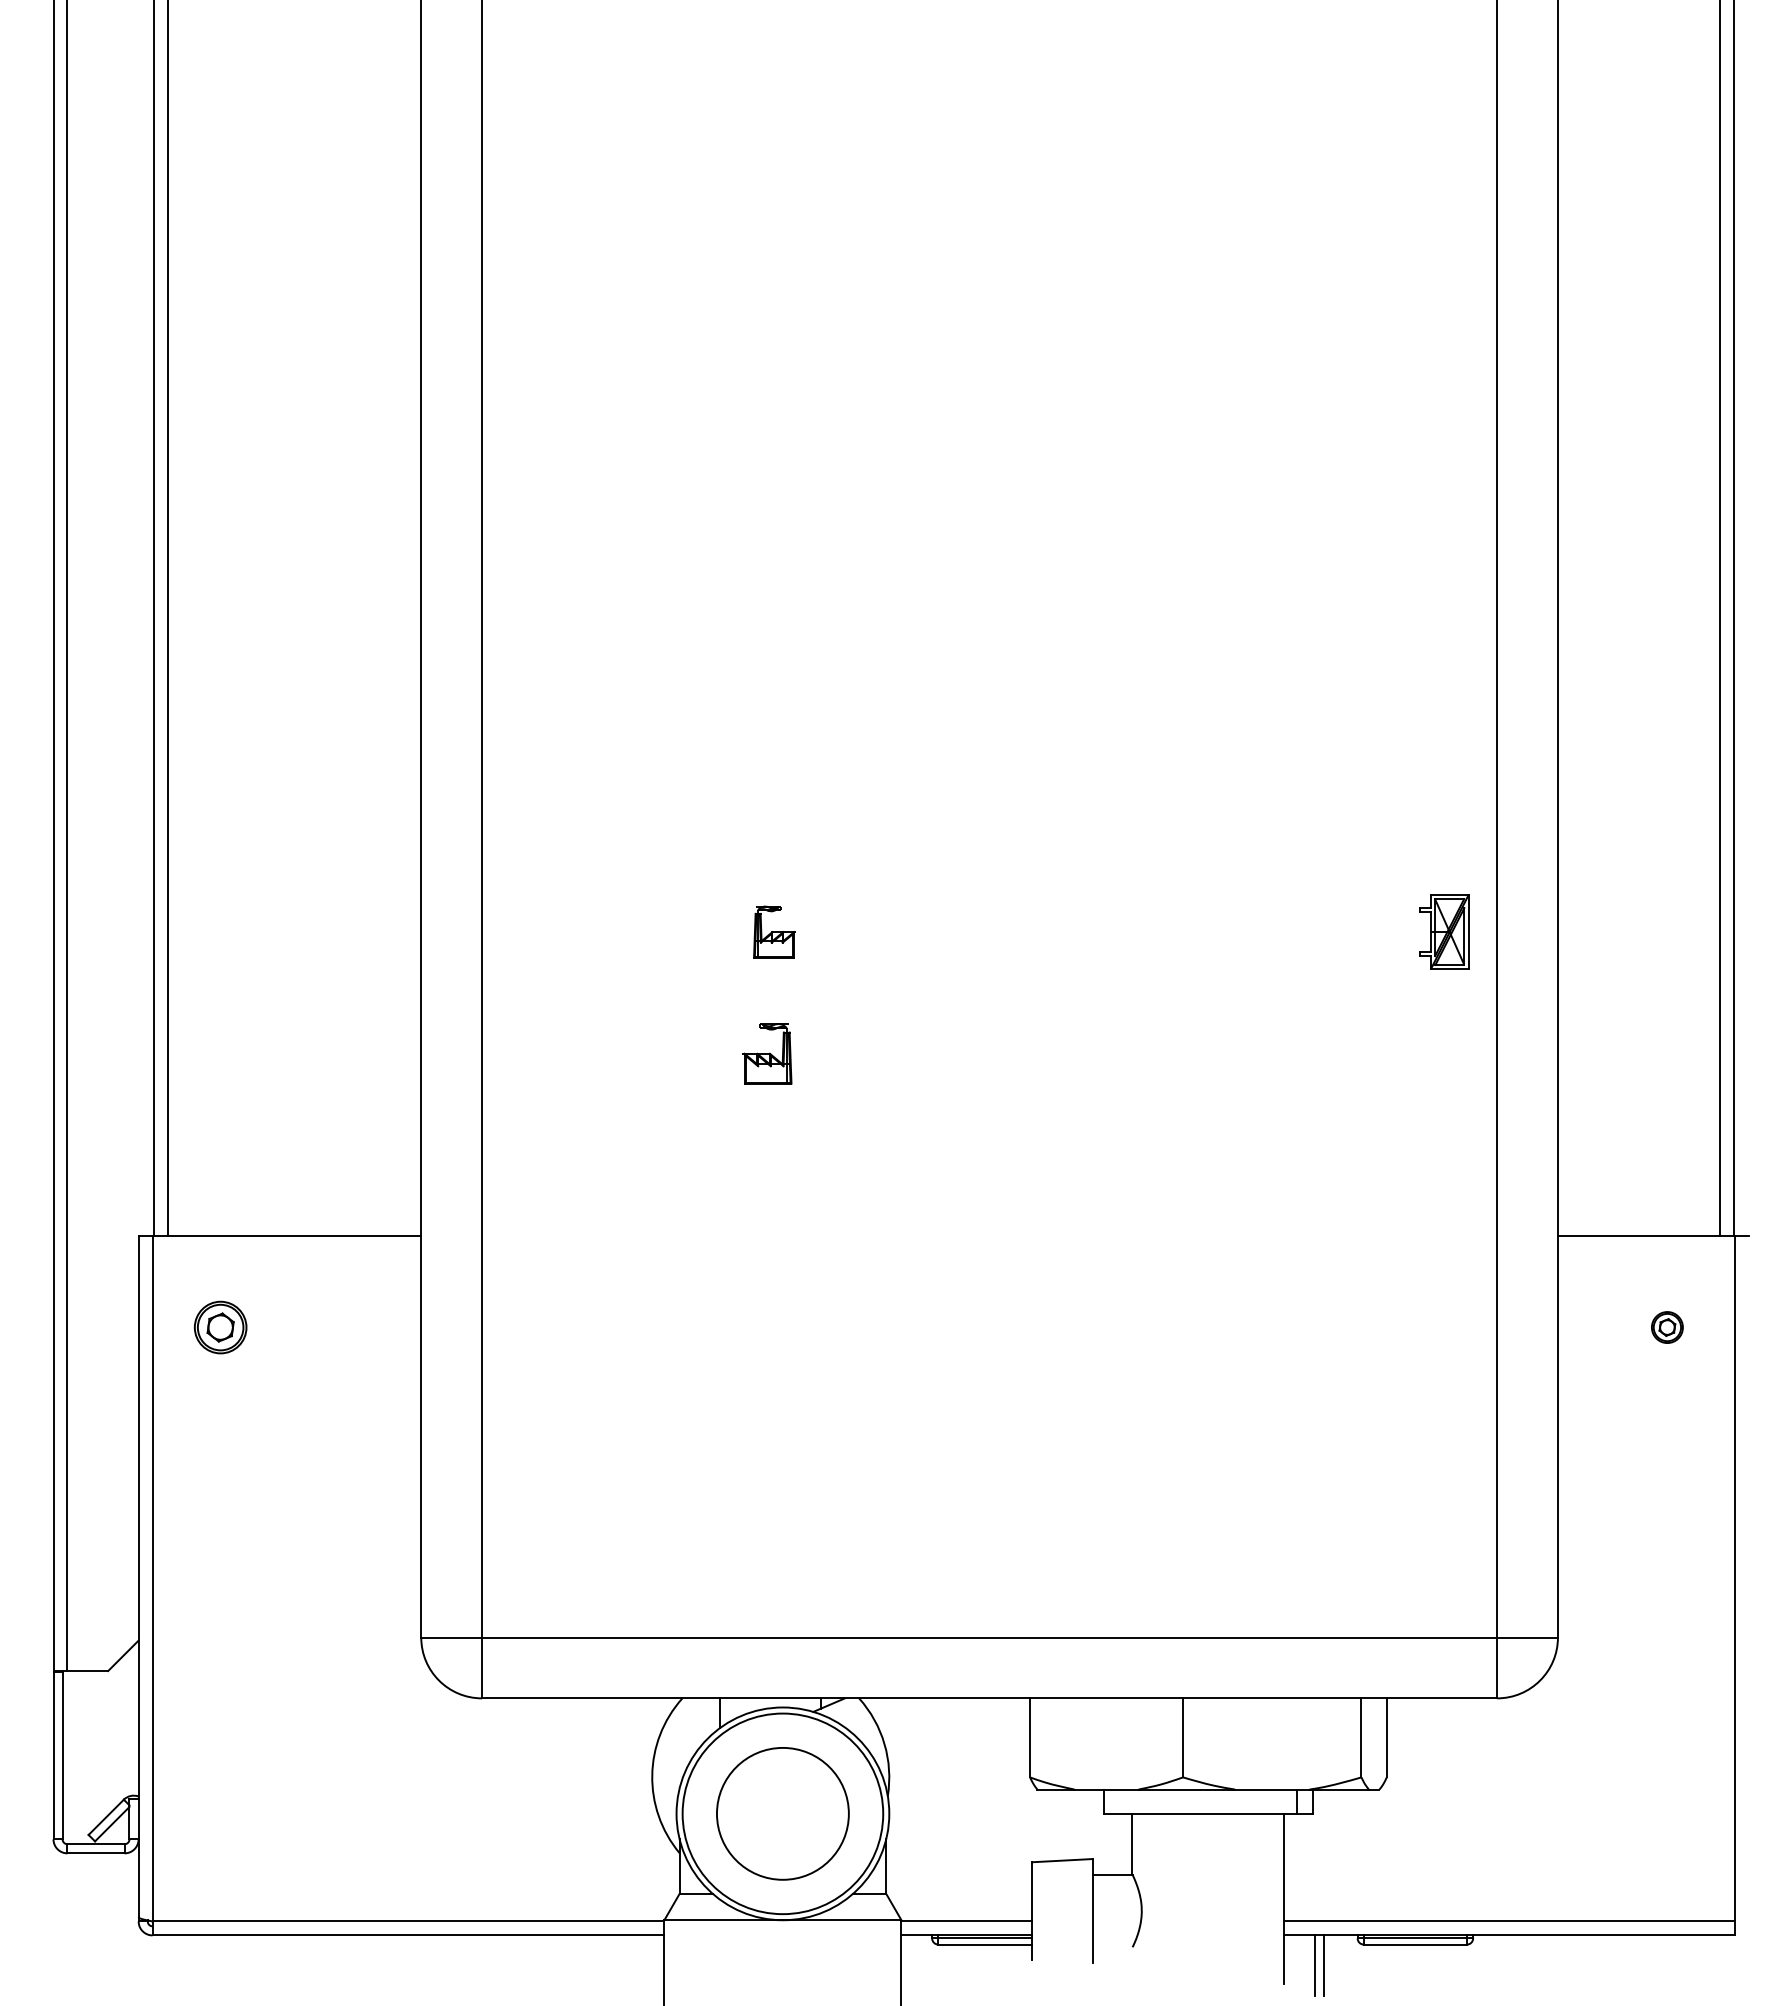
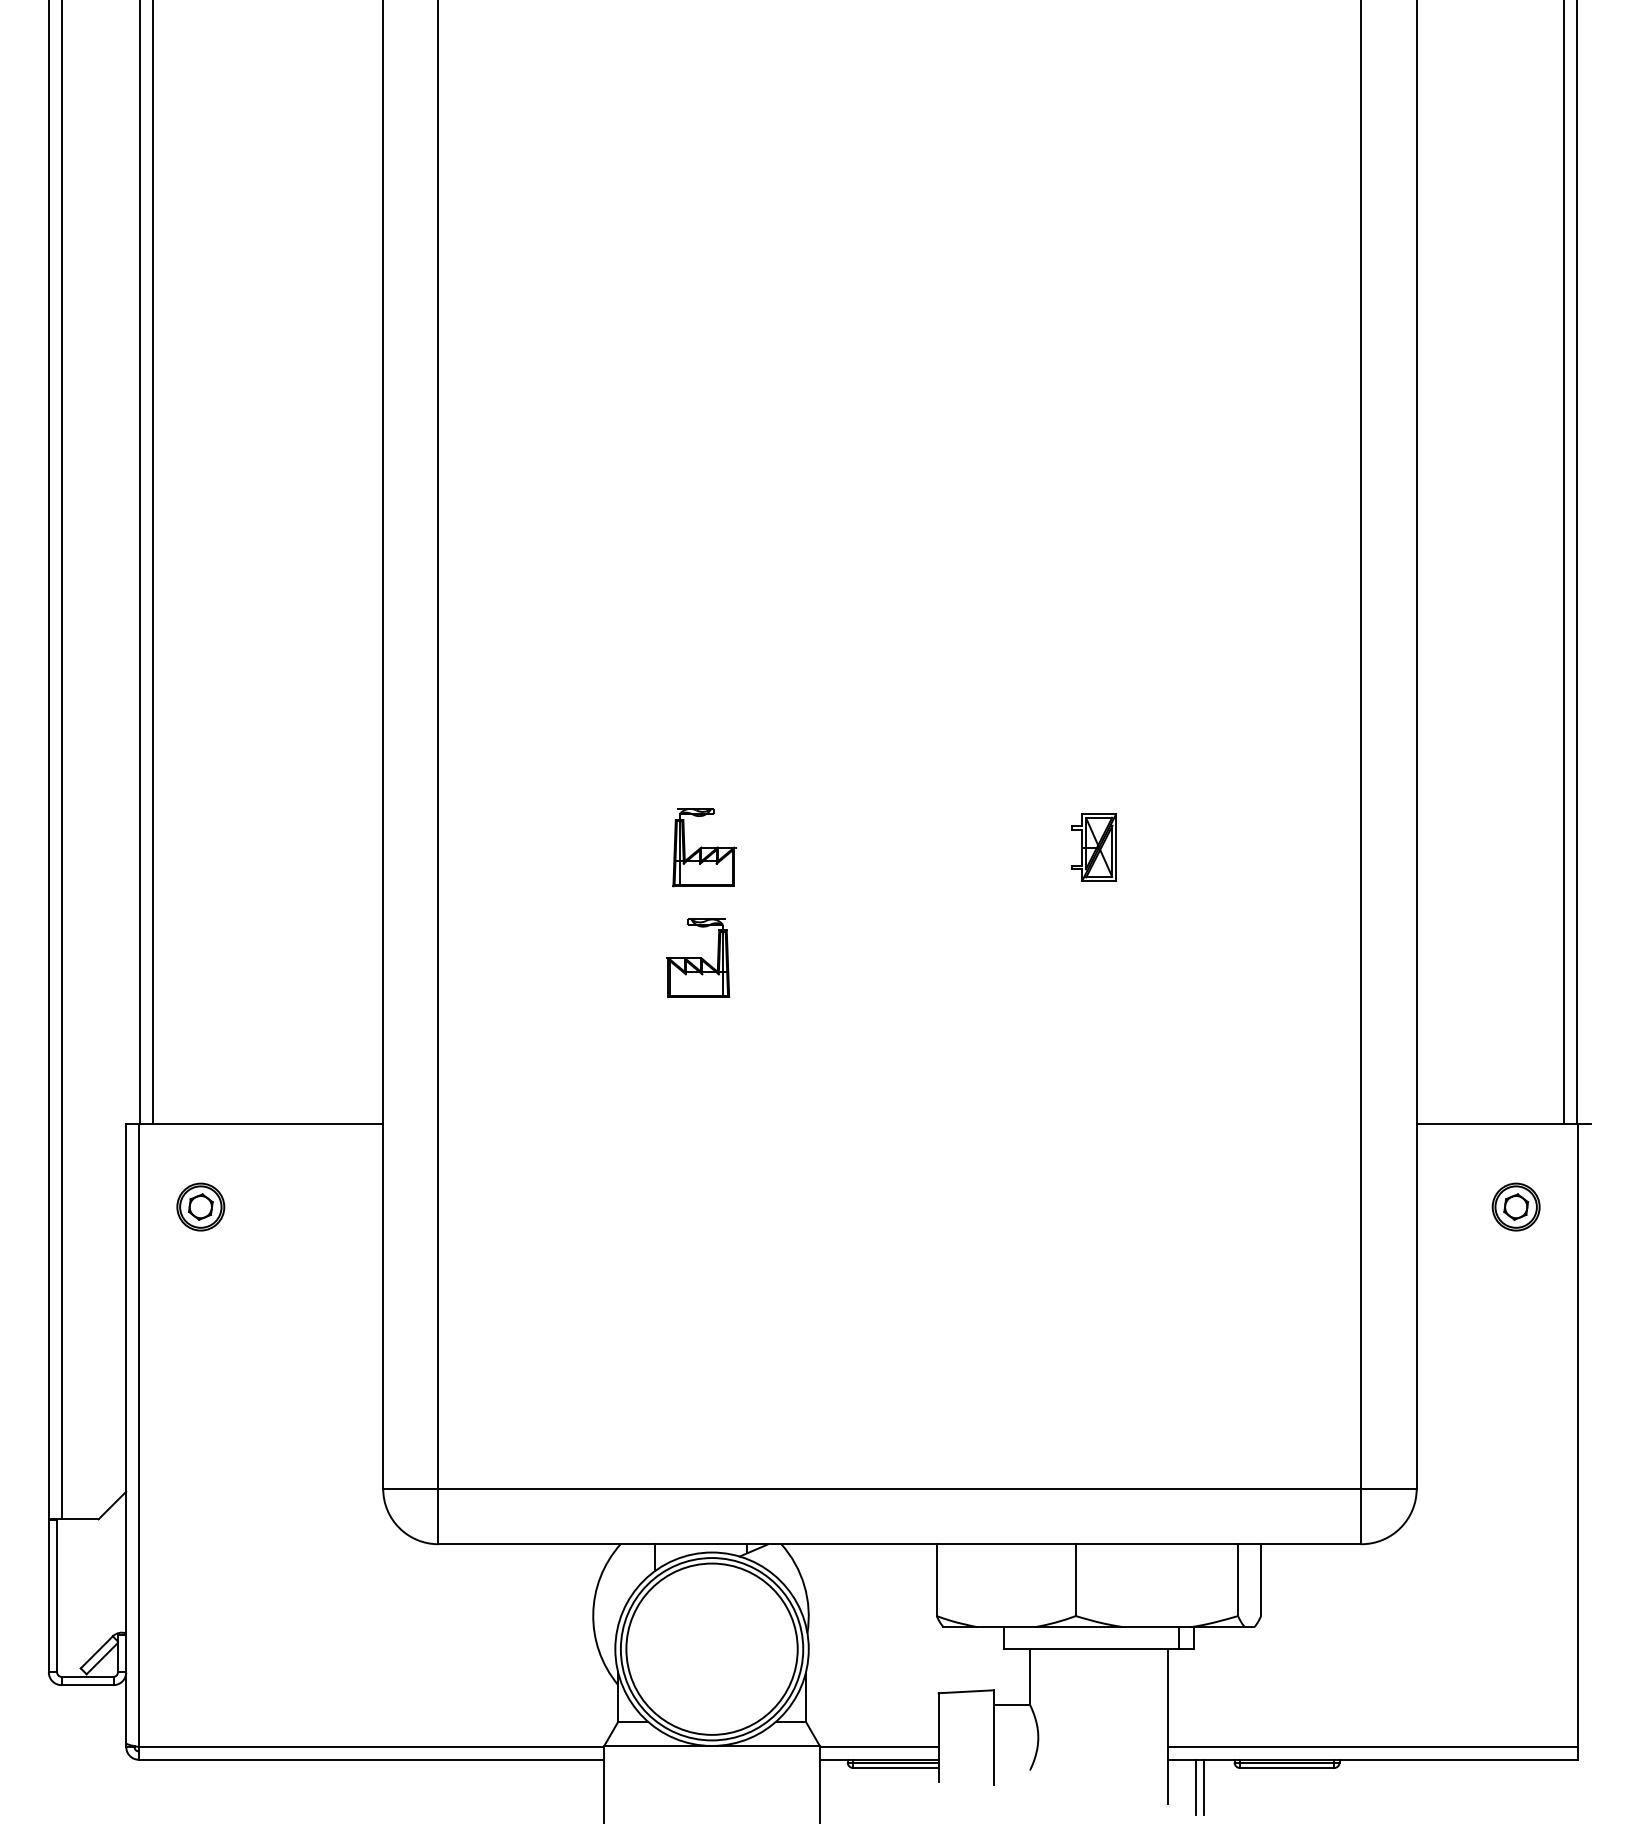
part: (774, 931) -> (704, 846), size x1.67
part: (1444, 931) -> (1094, 846), moved
part: (767, 1053) -> (698, 957), size x1.43
part: (1667, 1327) -> (1516, 1207), size x1.67
circle: (782, 1813) -> (711, 1648), size x1.43

